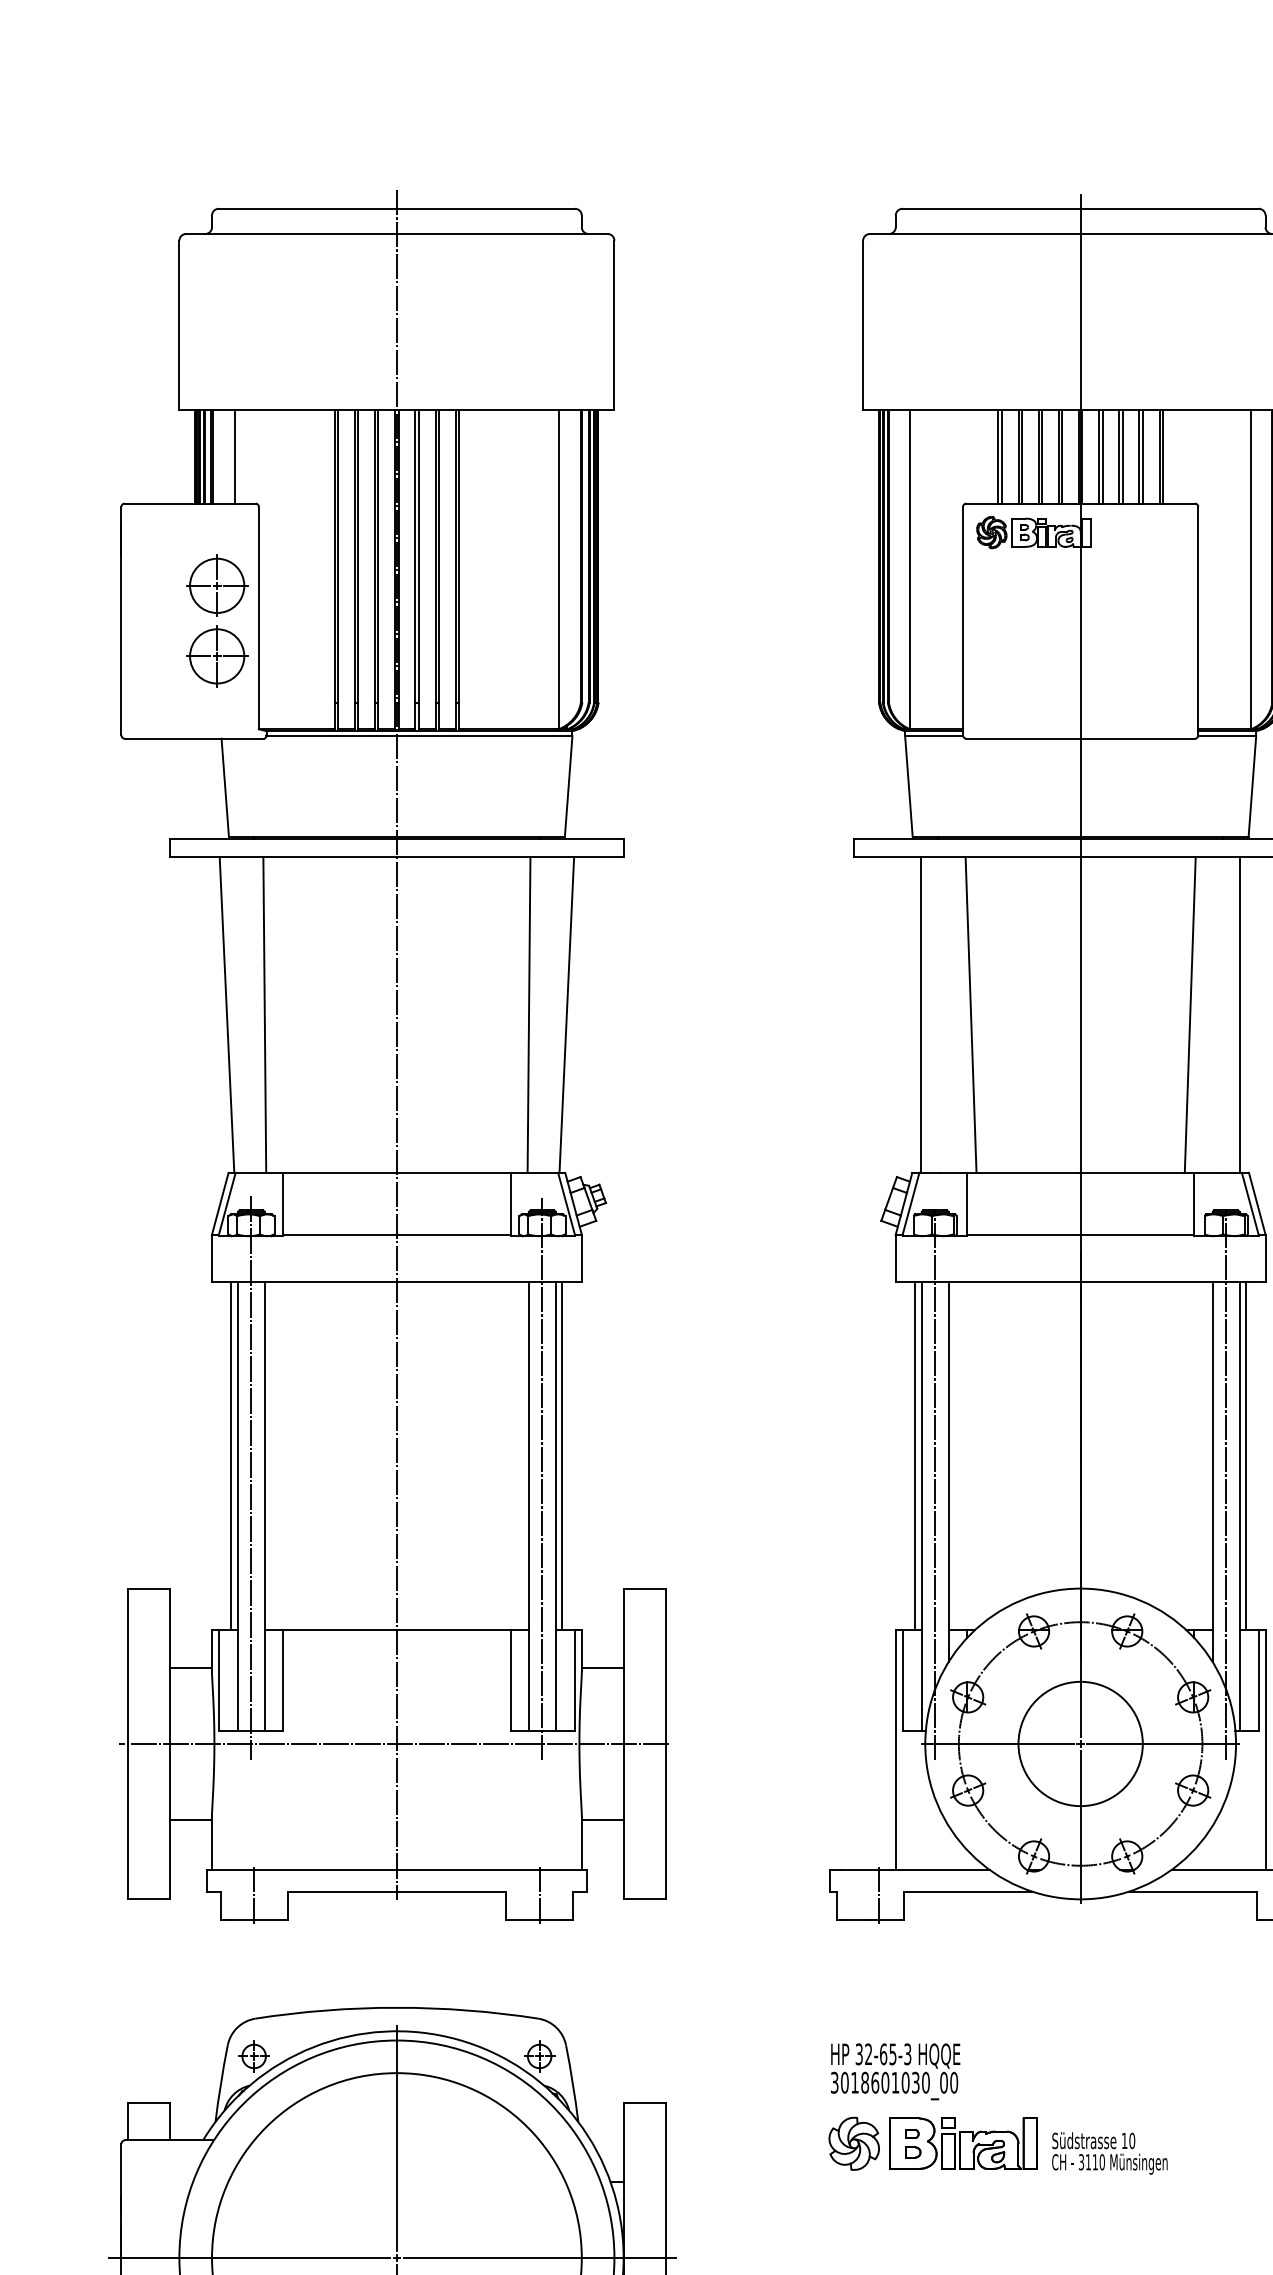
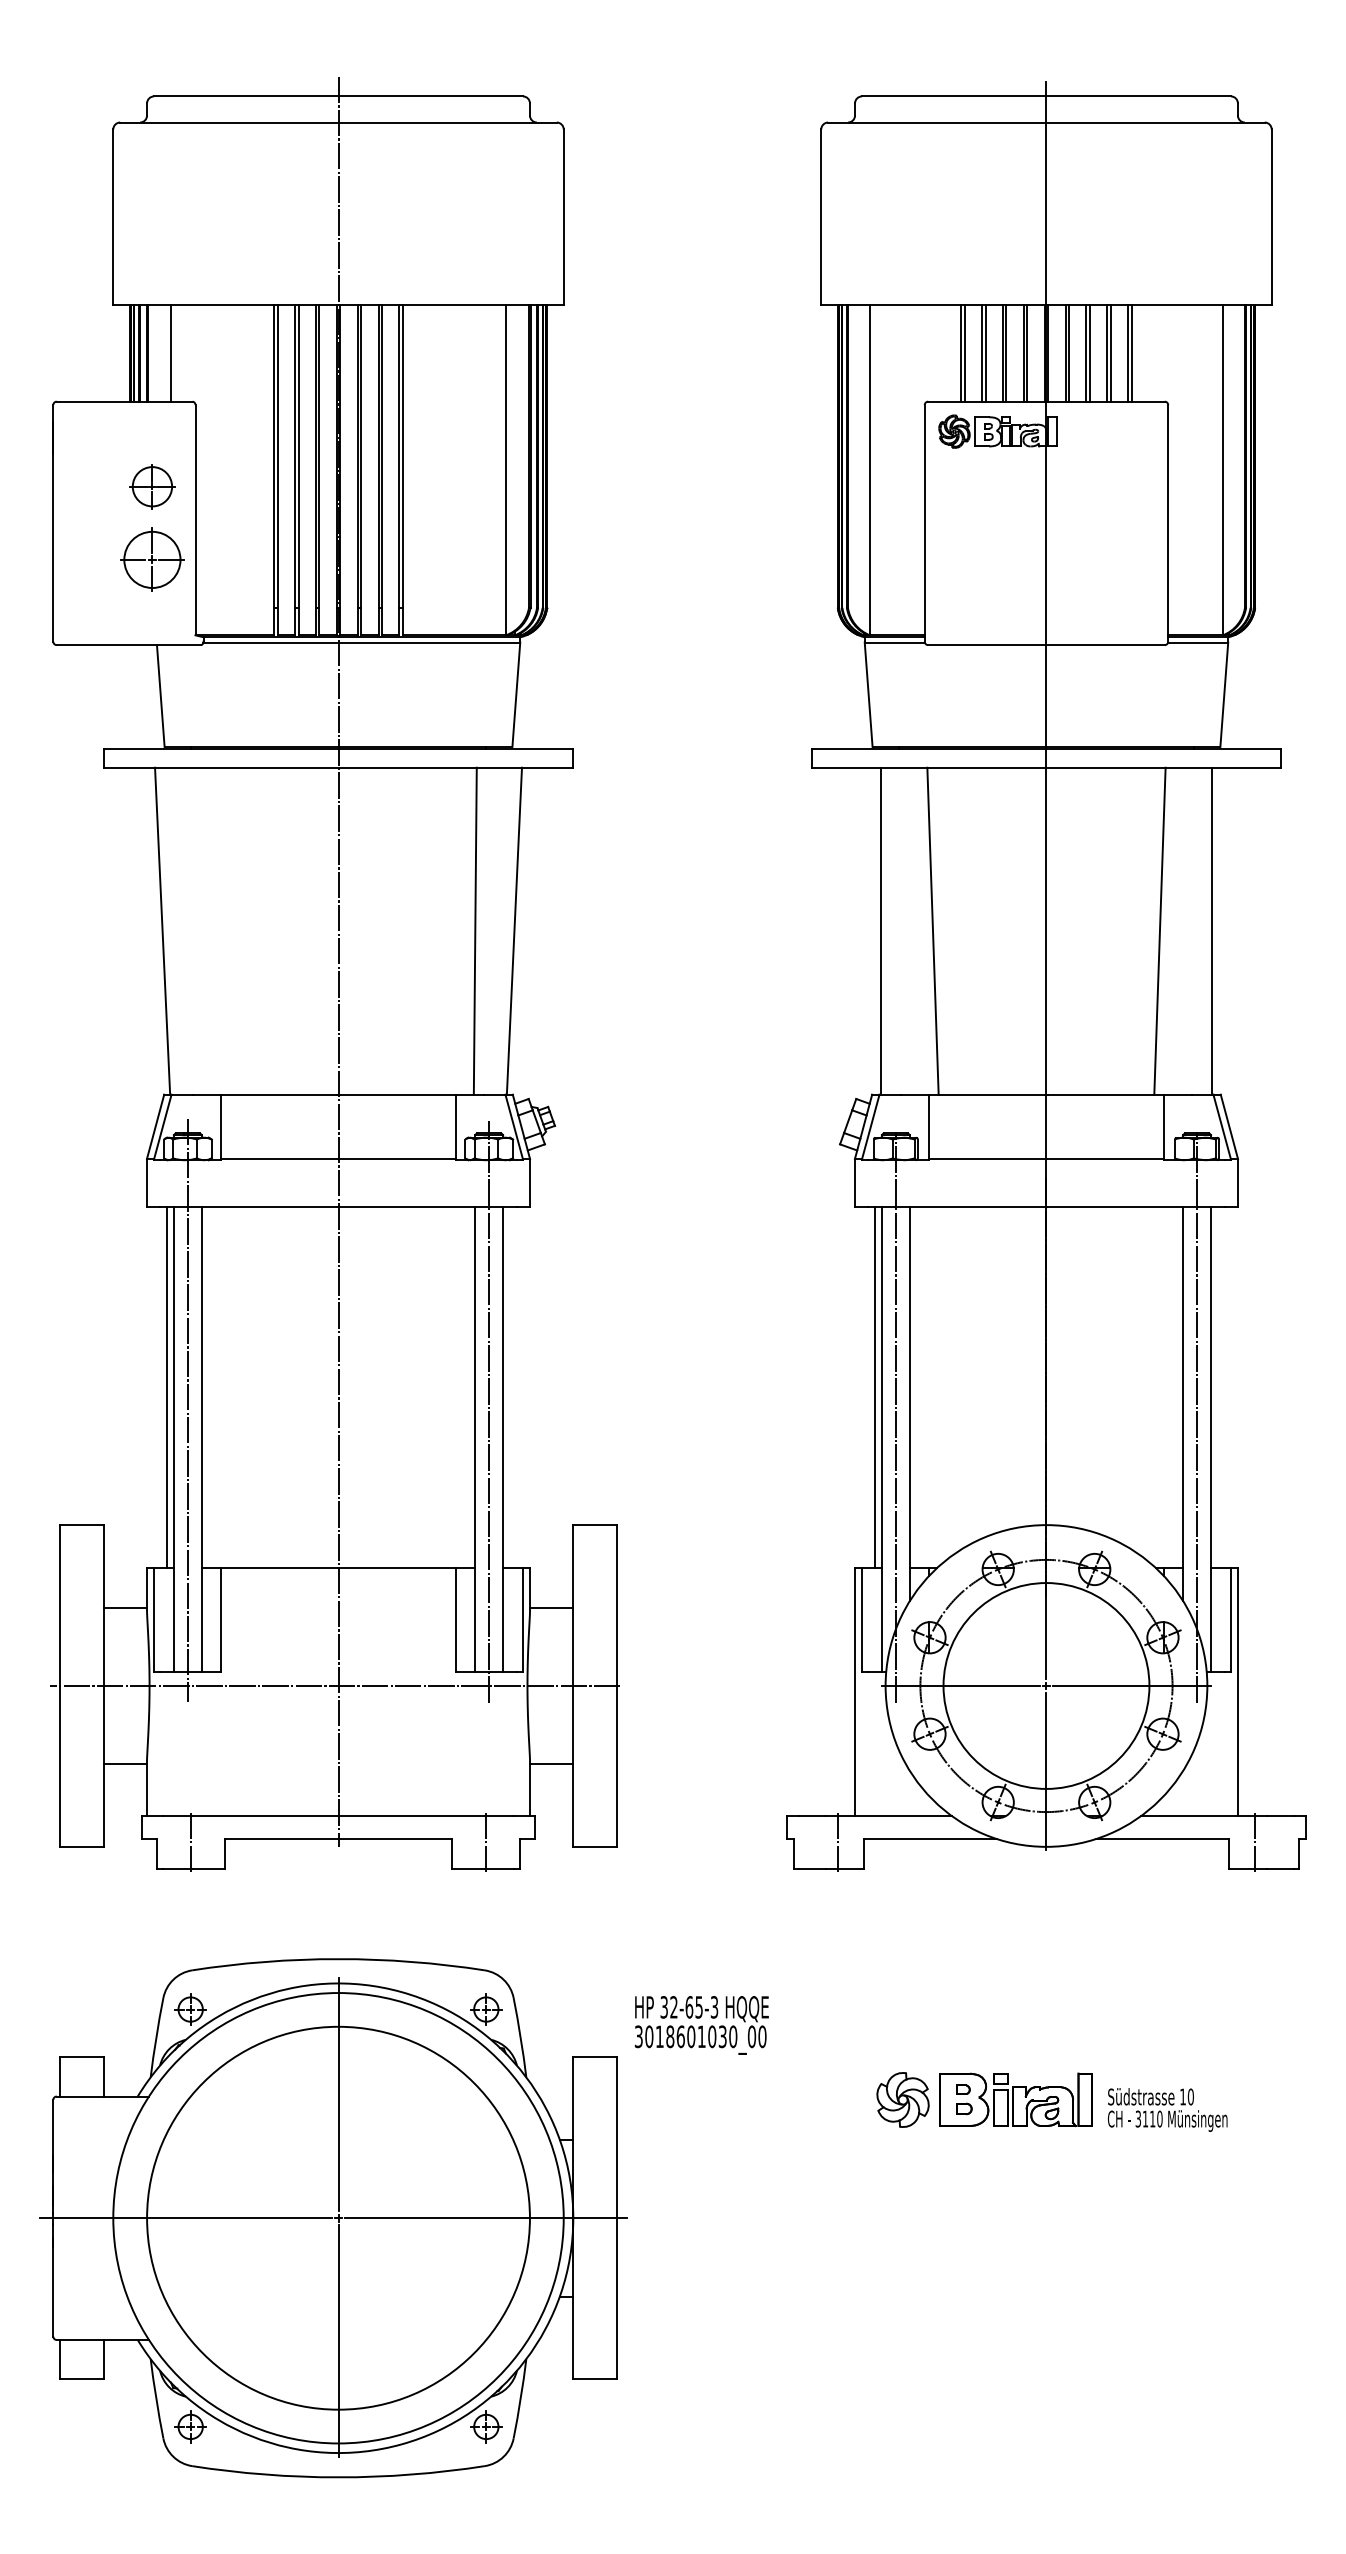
part: (217, 585) -> (152, 486), size x0.7
line: (264, 1014) -> (201, 930), removed
line: (562, 1455) -> (509, 1387), removed
line: (1245, 1455) -> (1217, 1387), removed
circle: (1080, 1743) -> (1046, 1685), size x1.6
text: (895, 2071) -> (701, 2025), moved
part: (997, 2145) -> (1051, 2101), moved

